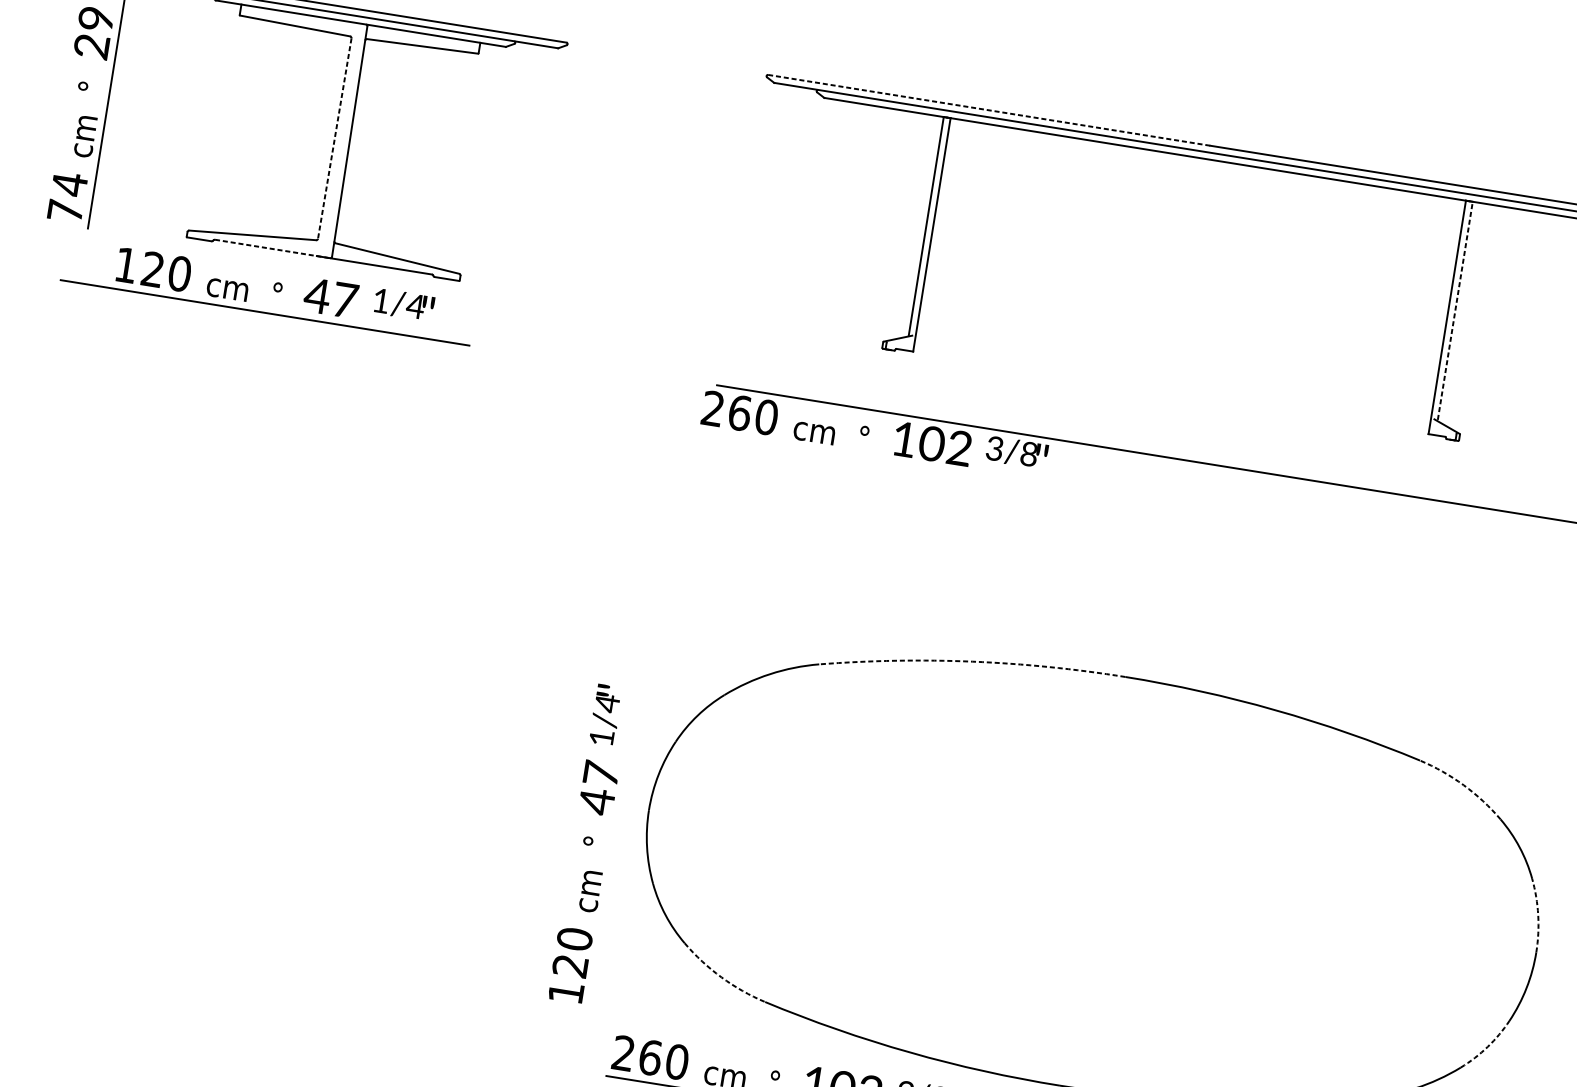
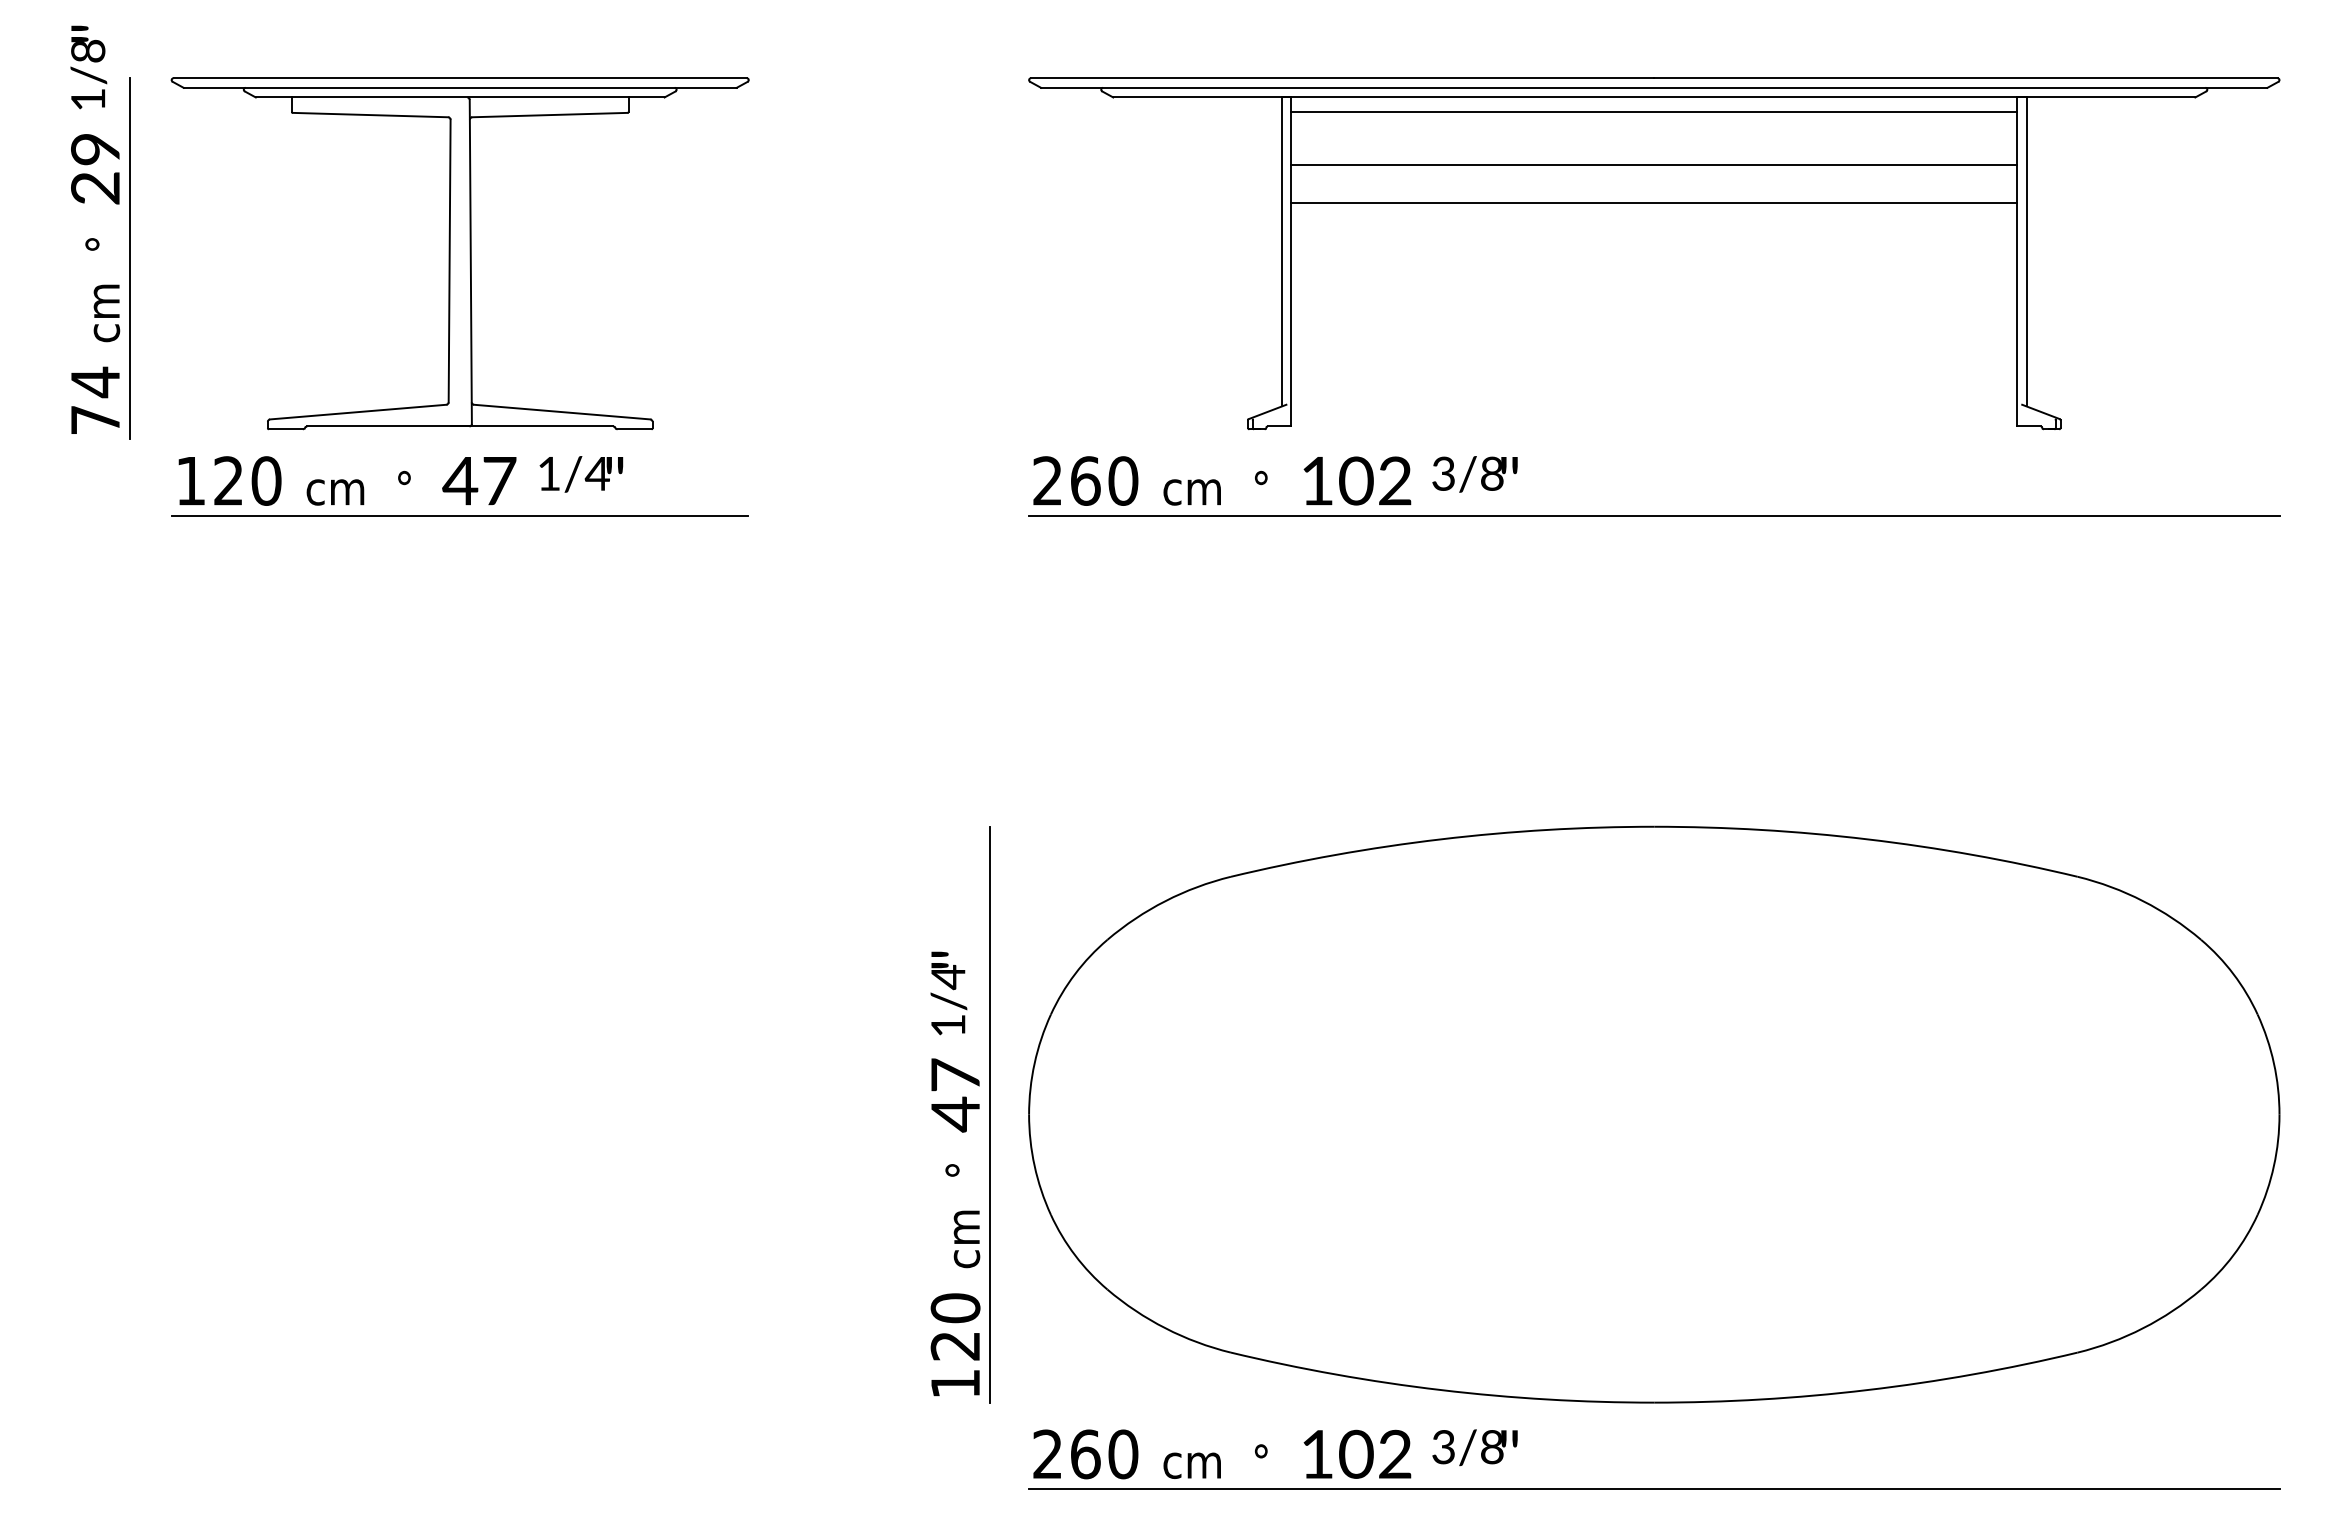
line: (989, 110) -> (1342, 78), dashed -> solid
line: (334, 138) -> (449, 261), dashed -> solid
line: (1206, 169) -> (1654, 111), added
line: (1200, 207) -> (1654, 164), added
line: (1196, 234) -> (1654, 203), added
line: (272, 249) -> (388, 426), dashed -> solid
line: (1455, 311) -> (2027, 251), dashed -> solid
line: (264, 312) -> (459, 515), moved
text: (874, 434) -> (1275, 480), moved
arc: (972, 661) -> (1441, 839), dashed -> solid
arc: (1464, 785) -> (2143, 901), dashed -> solid
line: (621, 805) -> (990, 1114), added
arc: (1537, 915) -> (2273, 1063), dashed -> solid
arc: (721, 977) -> (1165, 1328), dashed -> solid
arc: (1487, 1047) -> (2233, 1255), dashed -> solid

